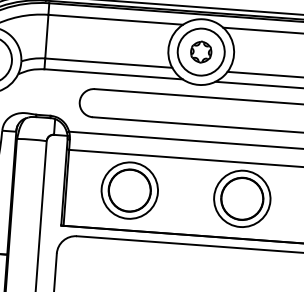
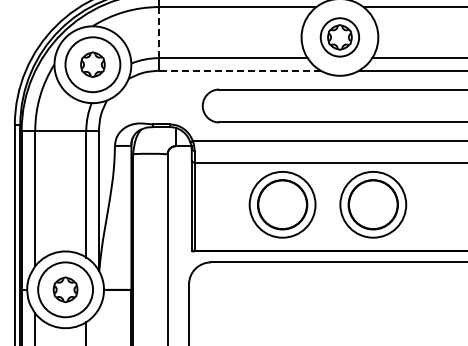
line: (46, 36) -> (158, 32), solid -> dashed
circle: (200, 52) -> (339, 37), size x0.7
line: (113, 74) -> (239, 70), solid -> dashed
part: (129, 190) -> (282, 204), moved
part: (242, 198) -> (373, 204), moved

